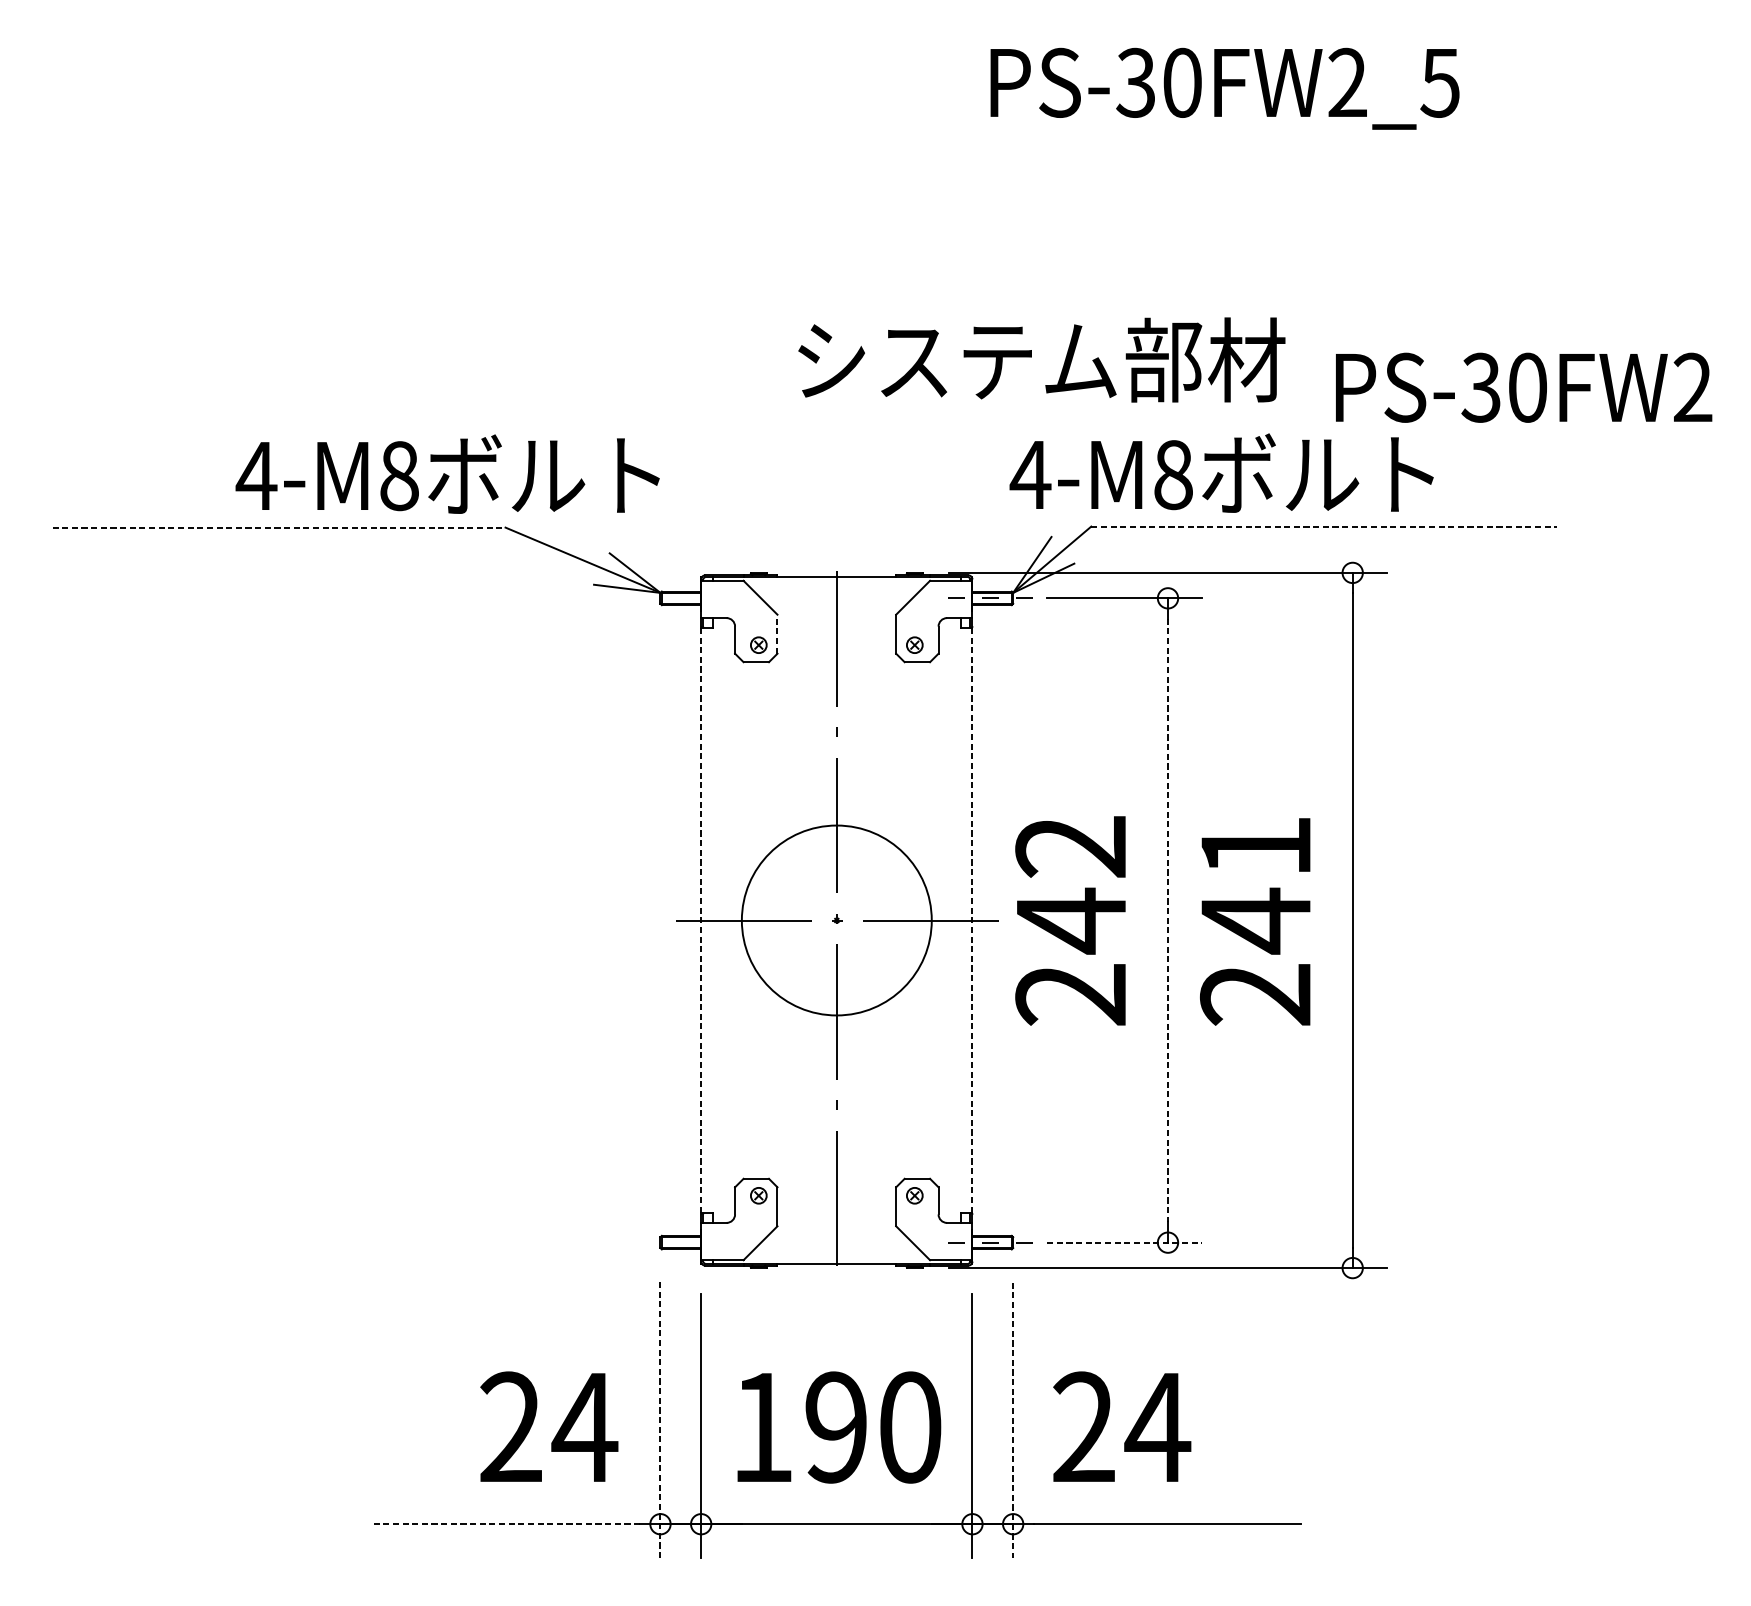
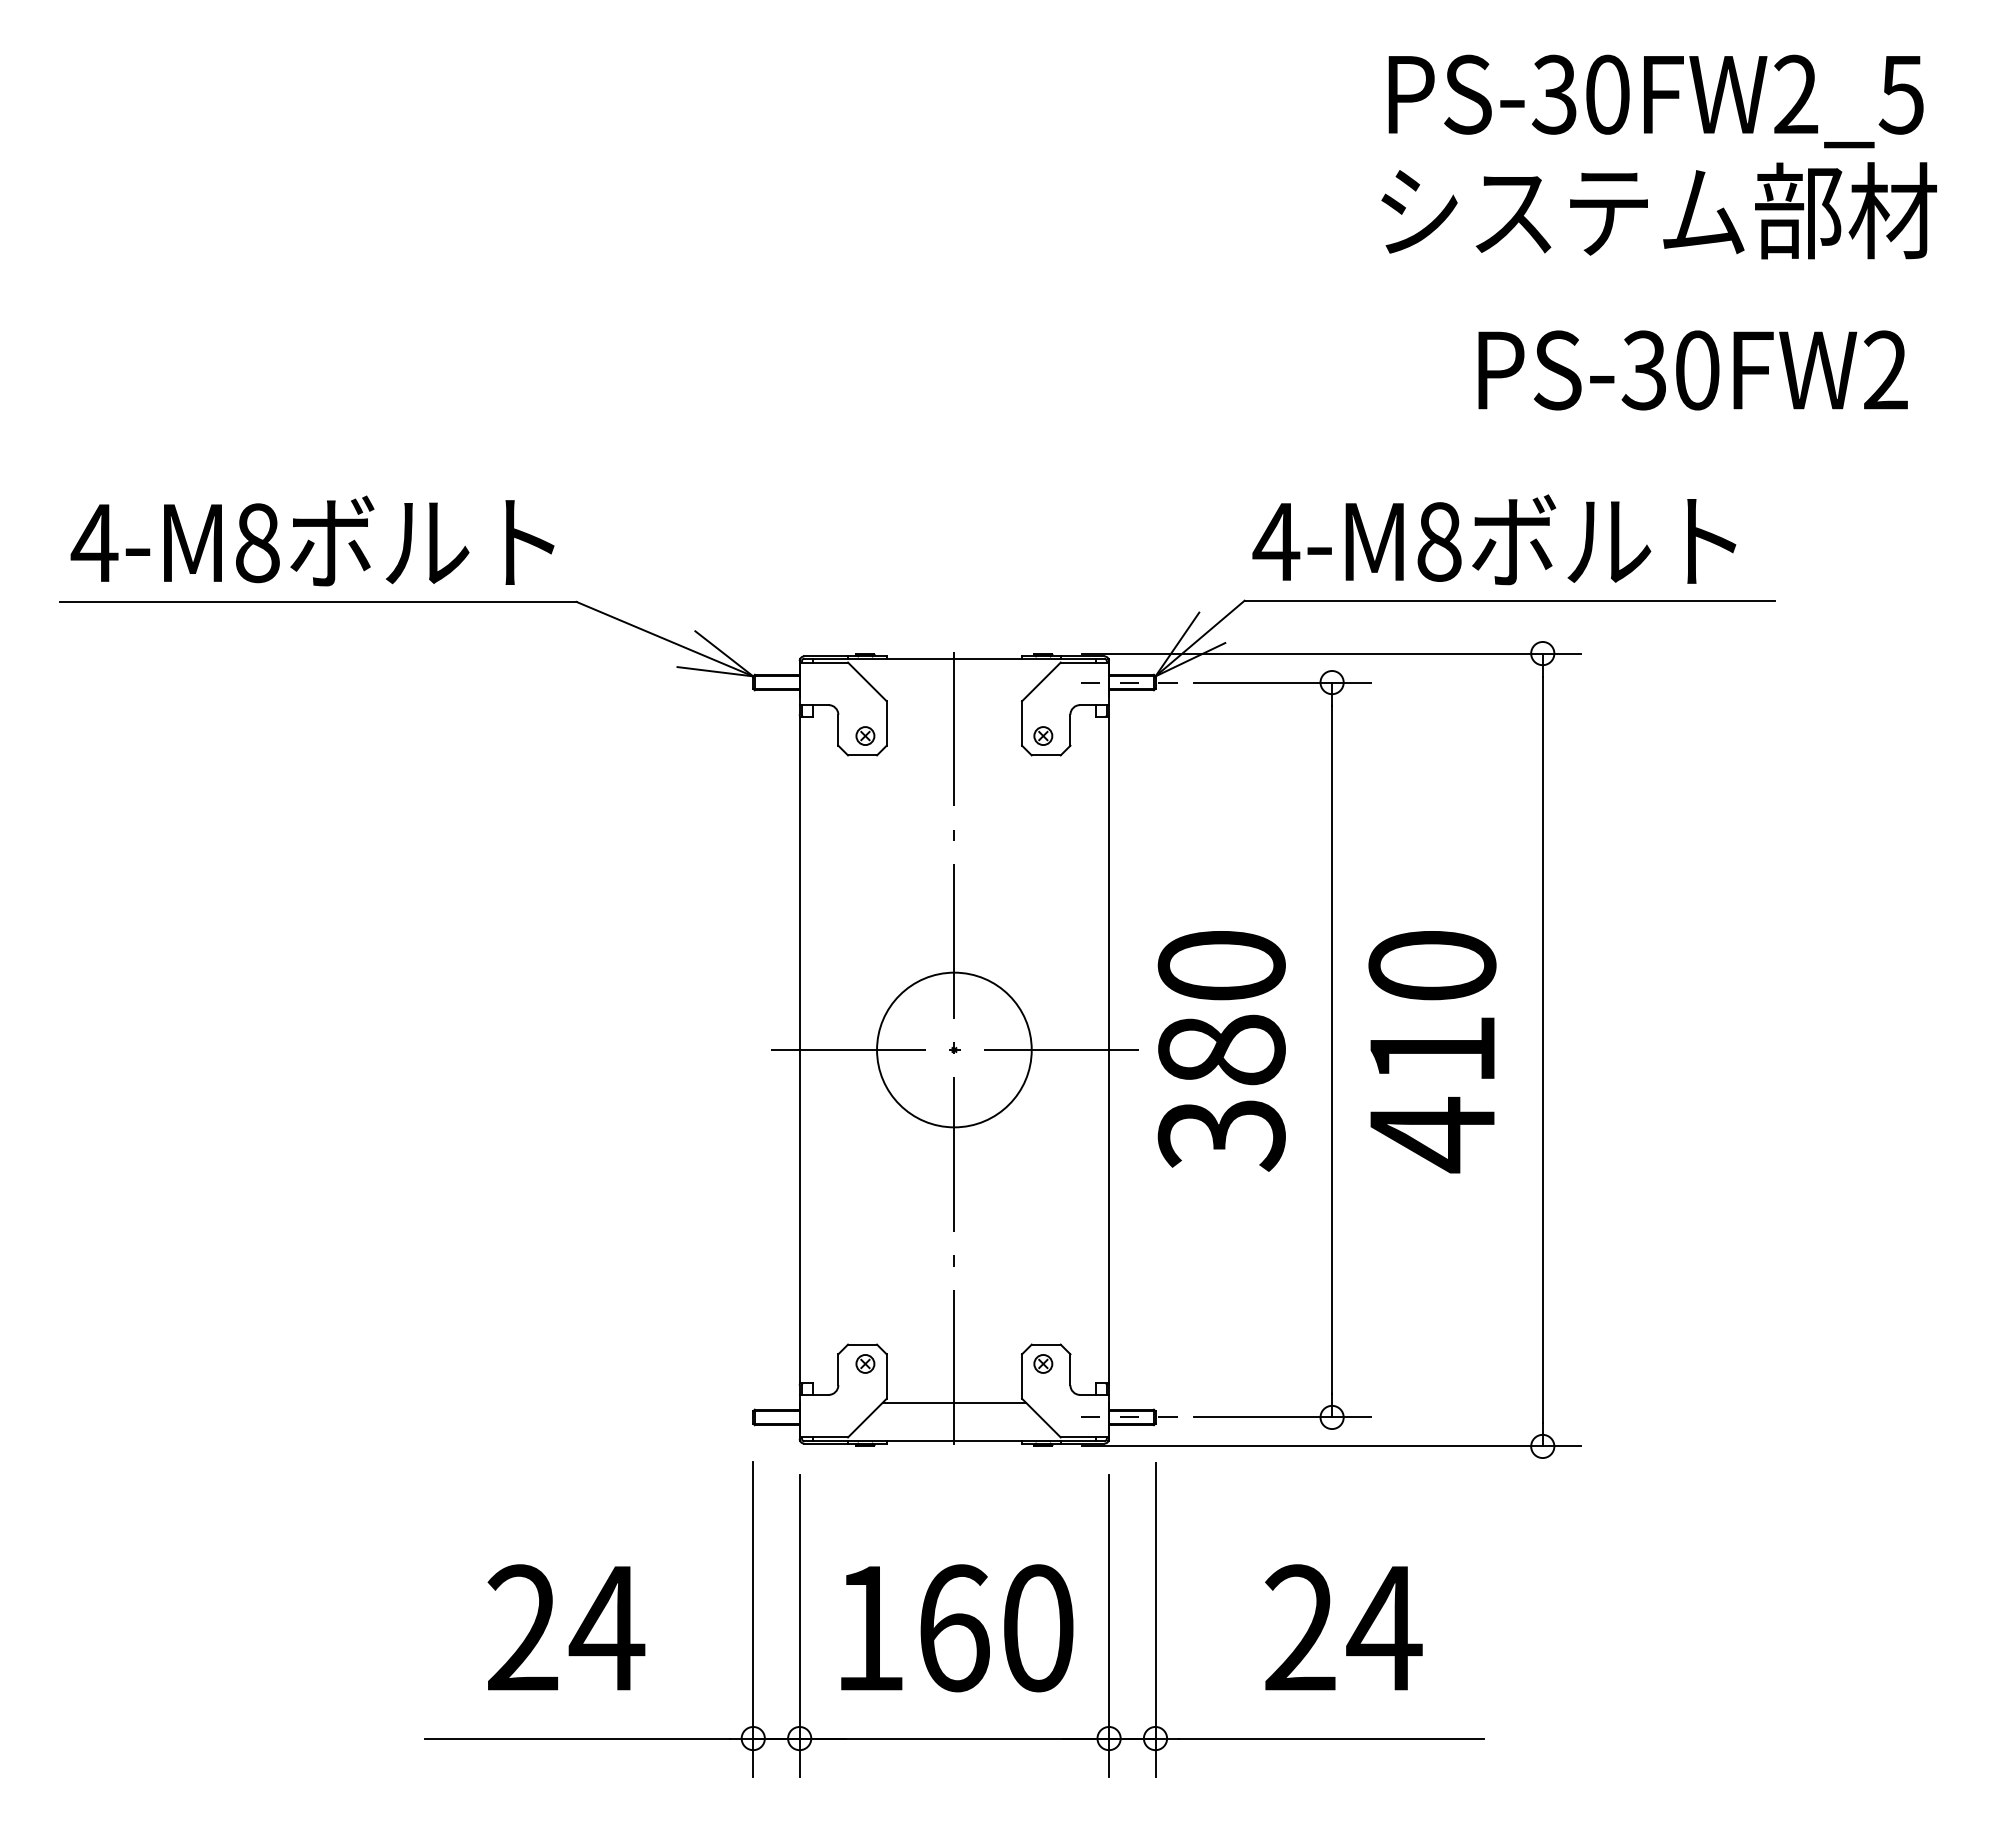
text: (1224, 88) -> (1655, 101), moved
text: (1041, 359) -> (1658, 210), moved
text: (1523, 387) -> (1692, 370), moved
text: (1221, 472) -> (1494, 539), moved
text: (447, 473) -> (312, 540), moved
line: (1324, 526) -> (1510, 600), dashed -> solid
line: (279, 527) -> (318, 601), dashed -> solid
line: (777, 634) -> (886, 723), dashed -> solid
line: (701, 920) -> (799, 1049), dashed -> solid
circle: (836, 920) -> (954, 1049), size x0.71
line: (972, 920) -> (1109, 1049), dashed -> solid
line: (1168, 920) -> (1332, 1050), dashed -> solid
text: (1071, 921) -> (1221, 1051), 242 -> 380
text: (1256, 922) -> (1432, 1052), 241 -> 410
line: (836, 1229) -> (953, 1402), added
line: (1124, 1242) -> (1282, 1417), dashed -> solid
line: (660, 1420) -> (753, 1620), dashed -> solid
line: (1013, 1420) -> (1155, 1620), dashed -> solid
text: (549, 1426) -> (566, 1627), moved
text: (1121, 1426) -> (1343, 1627), moved
text: (836, 1427) -> (954, 1628), 190 -> 160
line: (506, 1524) -> (577, 1738), dashed -> solid

